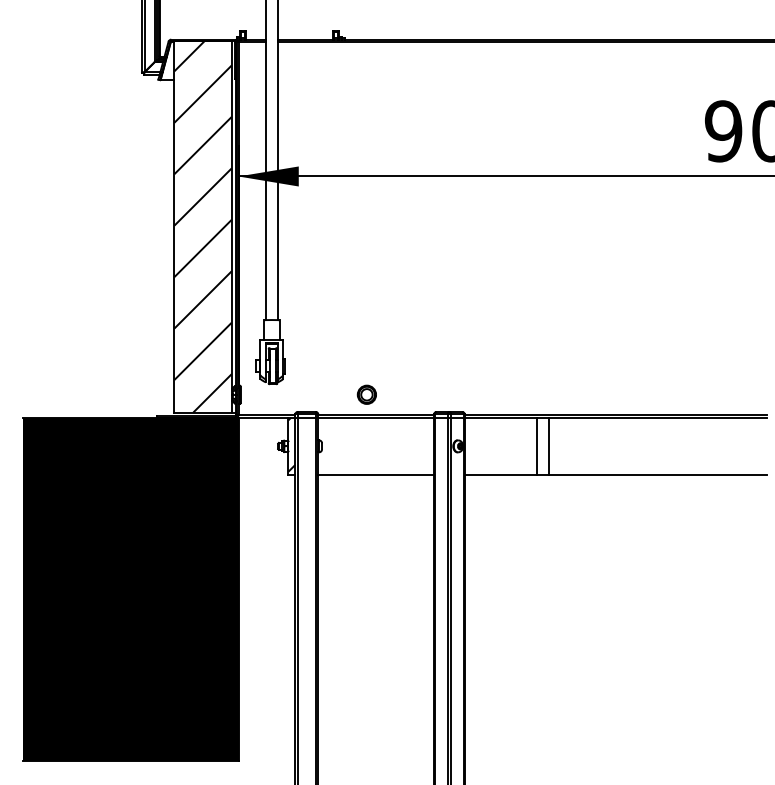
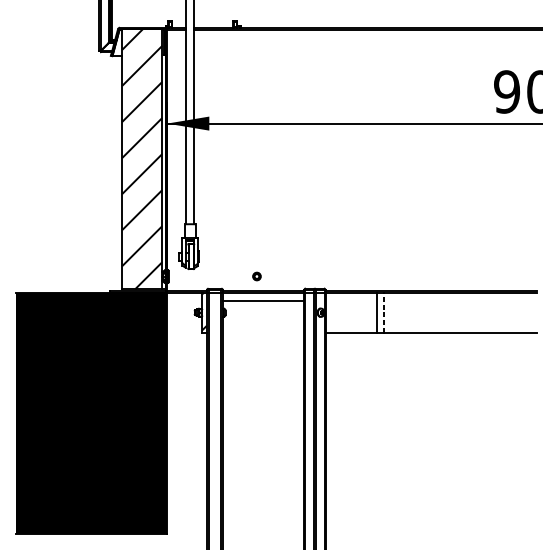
part: (366, 394) -> (256, 276), size x0.6
line: (548, 446) -> (384, 312), solid -> dashed
line: (376, 475) -> (263, 301), moved

